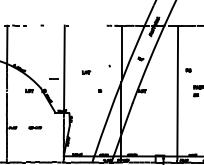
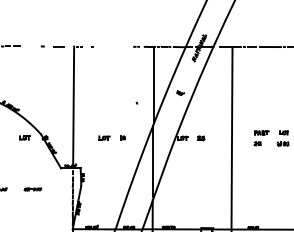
part: (188, 70) -> (201, 138), moved
part: (86, 72) -> (104, 137), moved
line: (53, 79) -> (58, 46), moved

